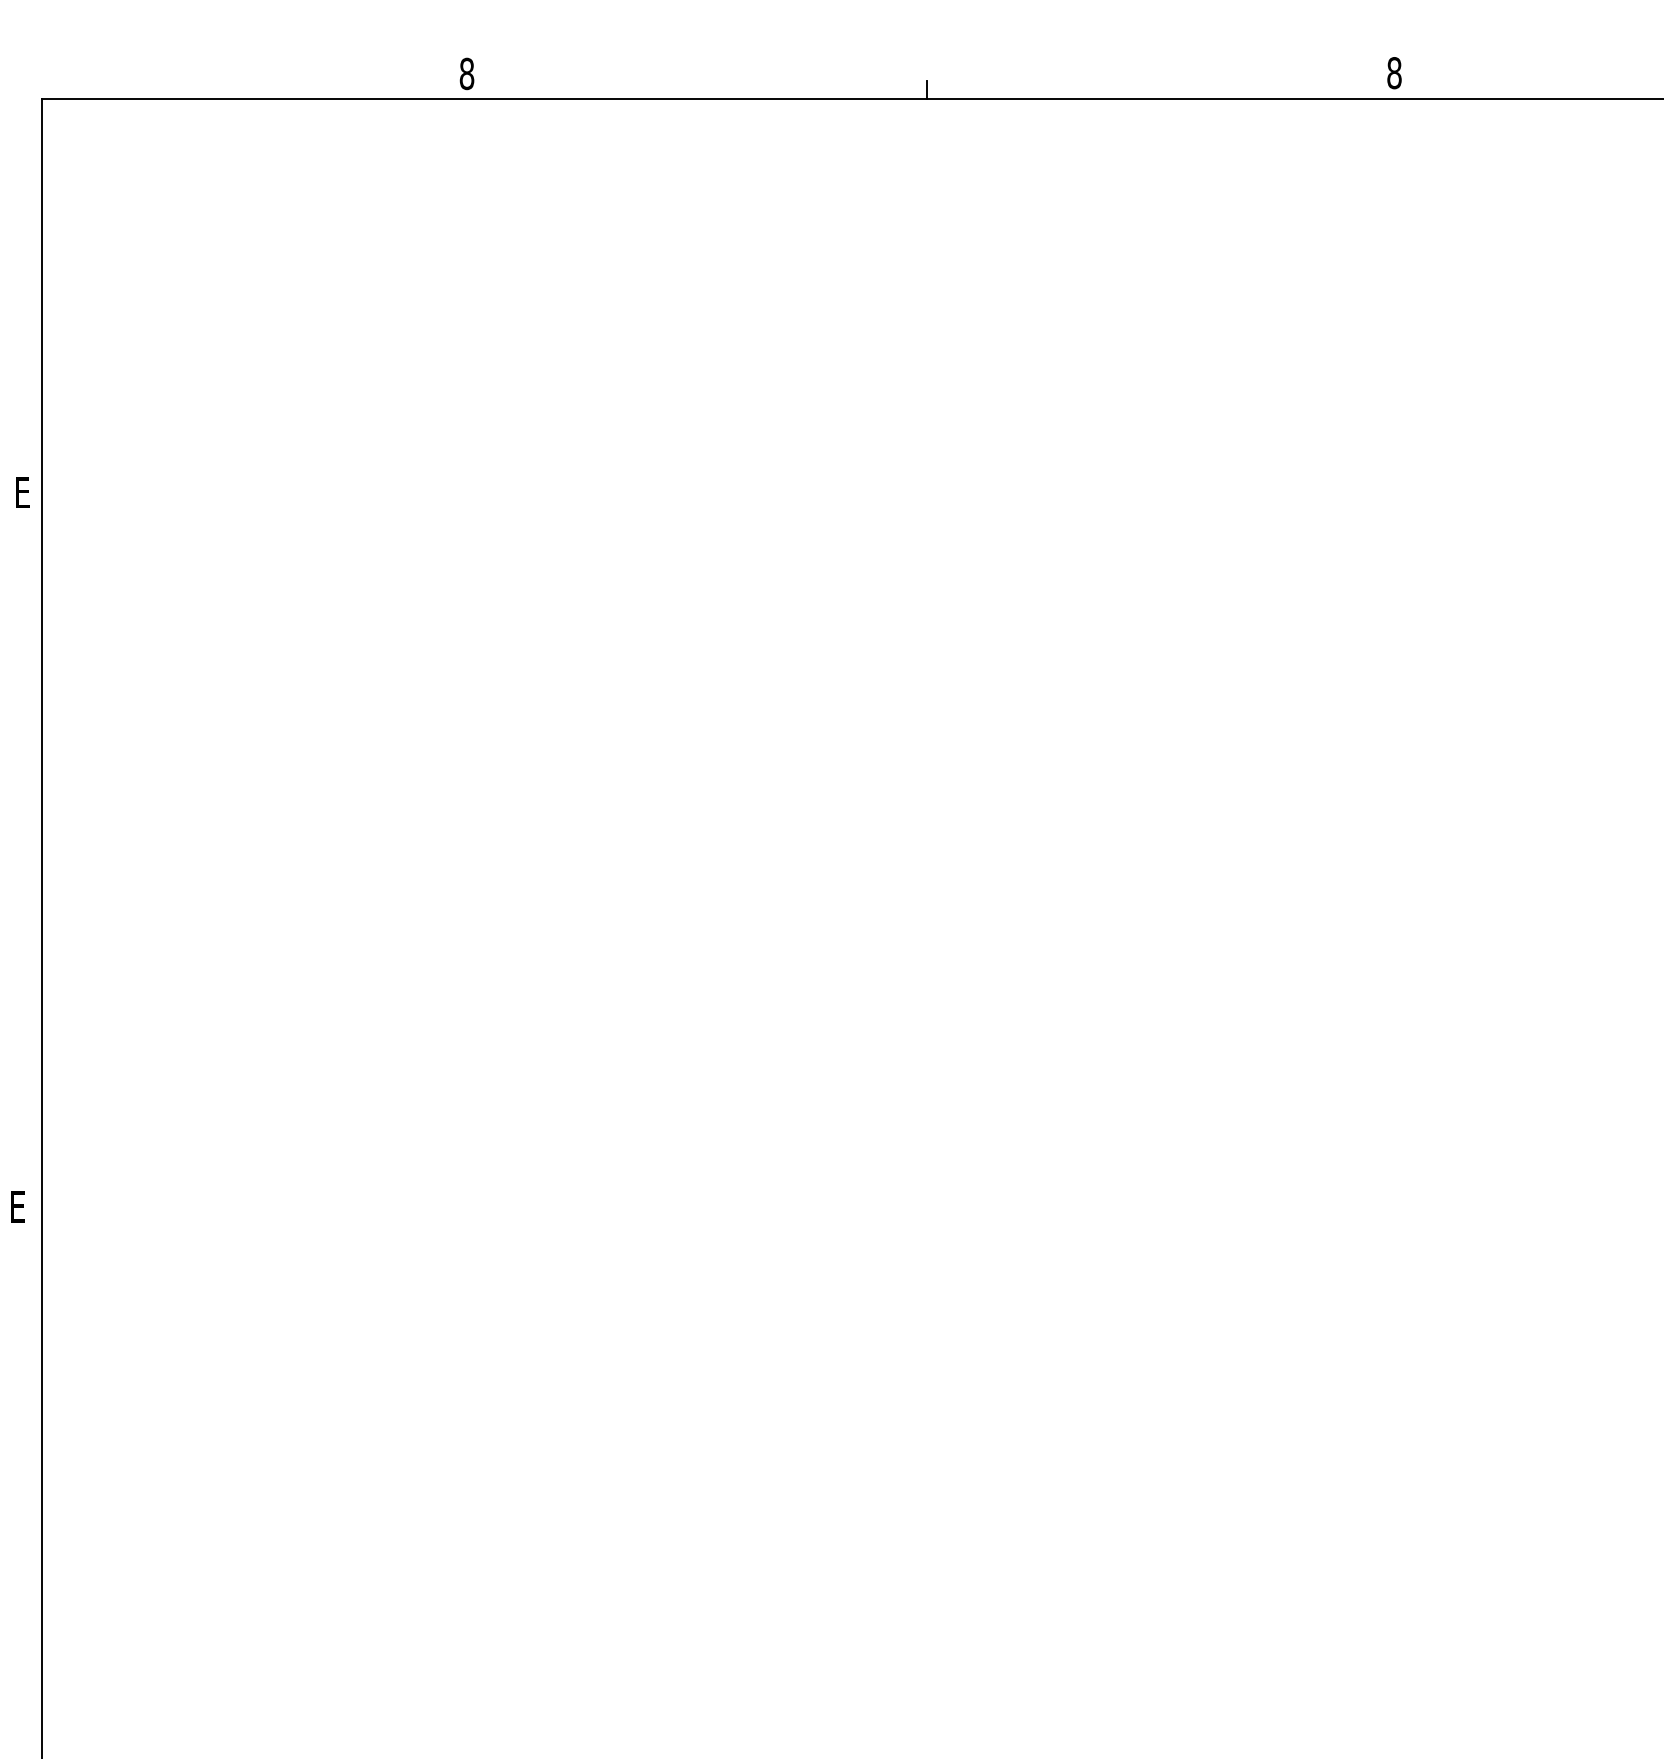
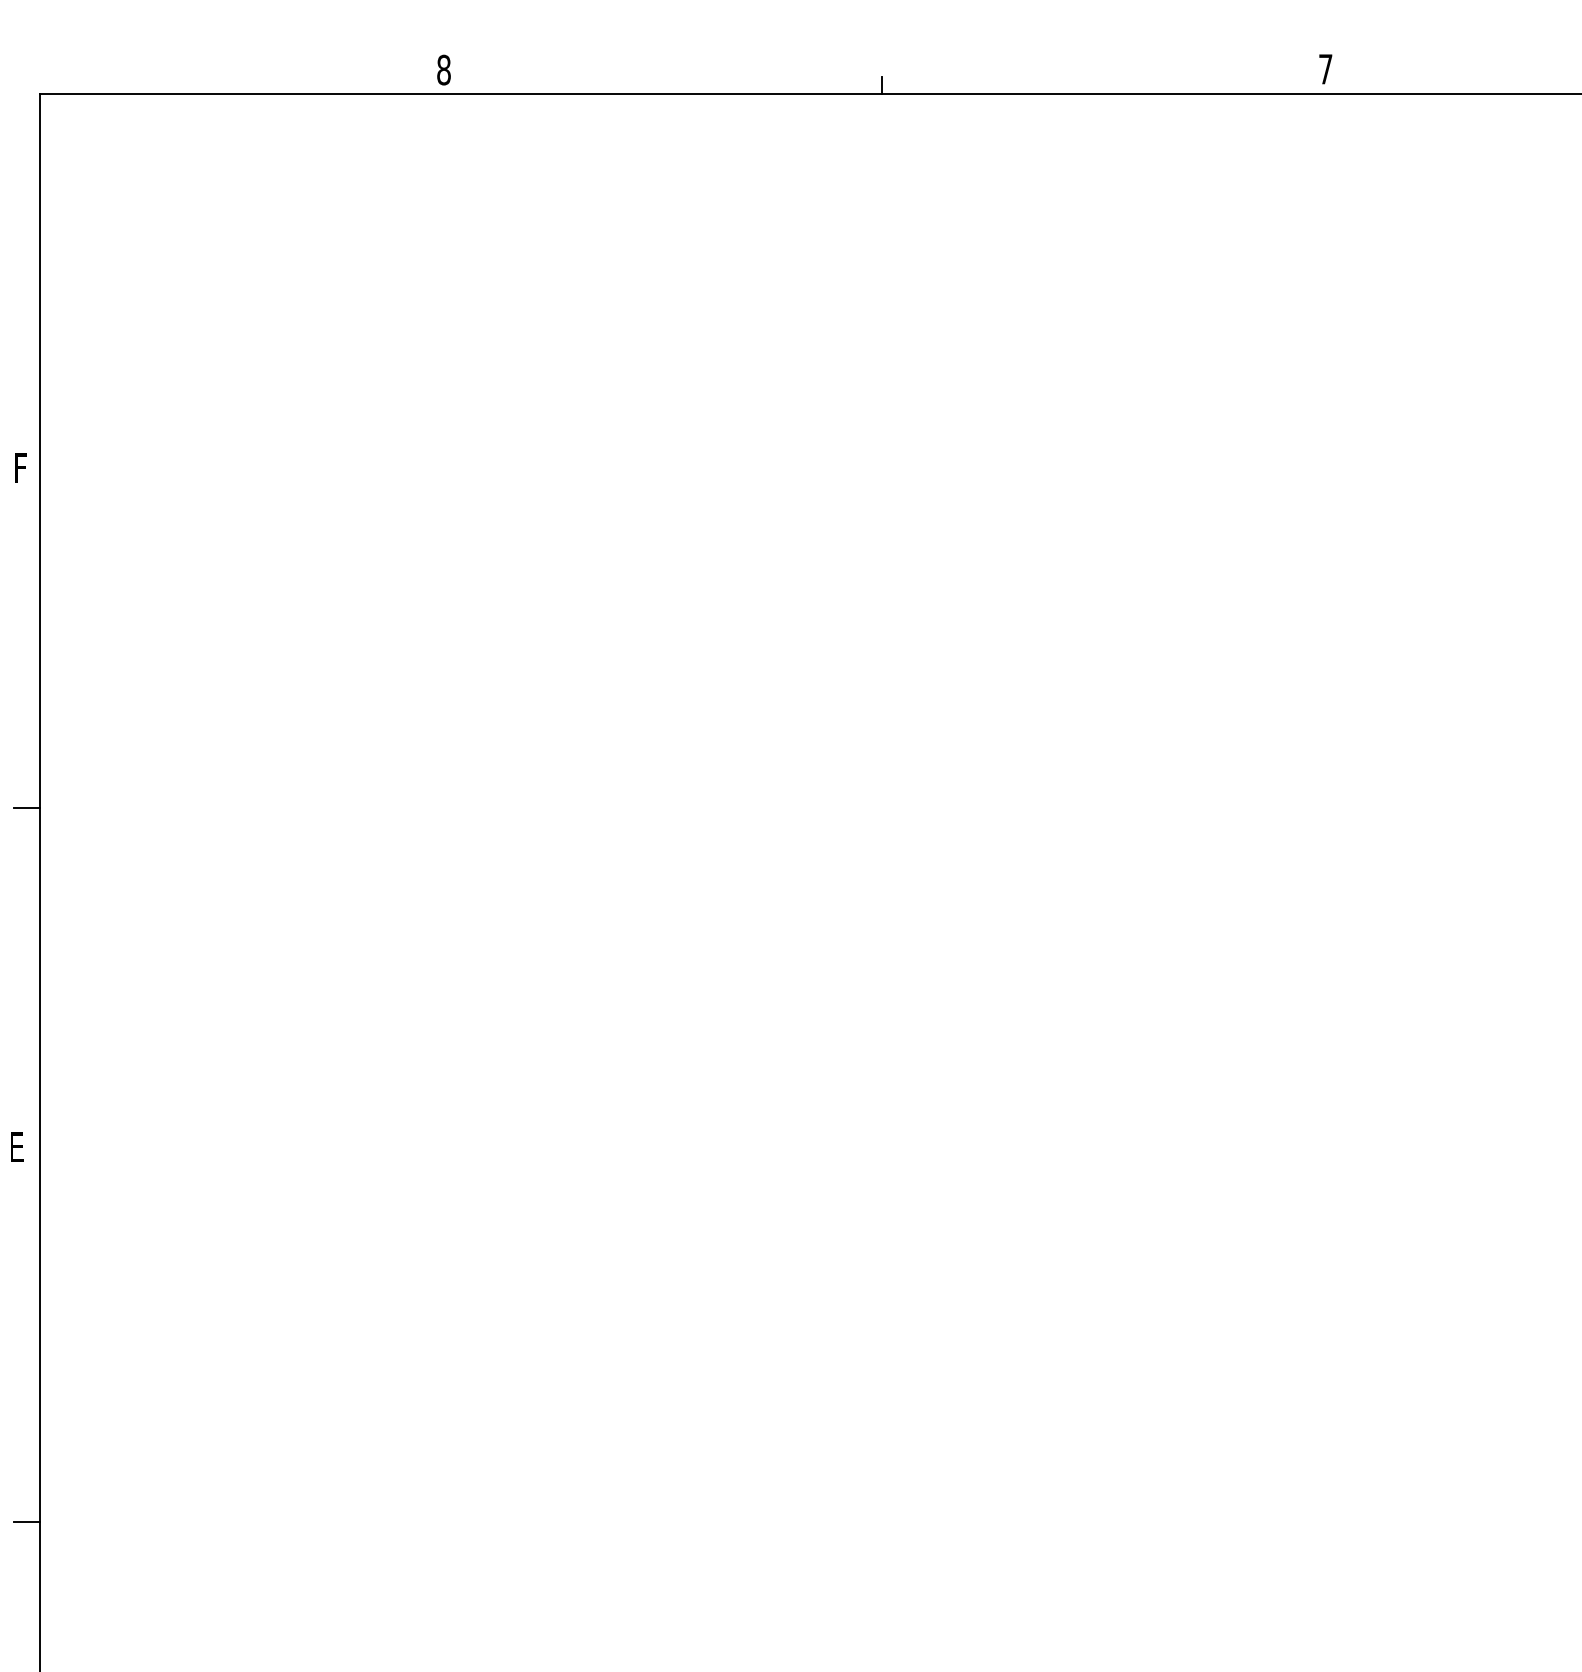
text: (1394, 73) -> (1325, 69), 8 -> 7
text: (23, 491) -> (22, 467), E -> F
line: (27, 850) -> (26, 808), added
line: (27, 1601) -> (26, 1522), added

